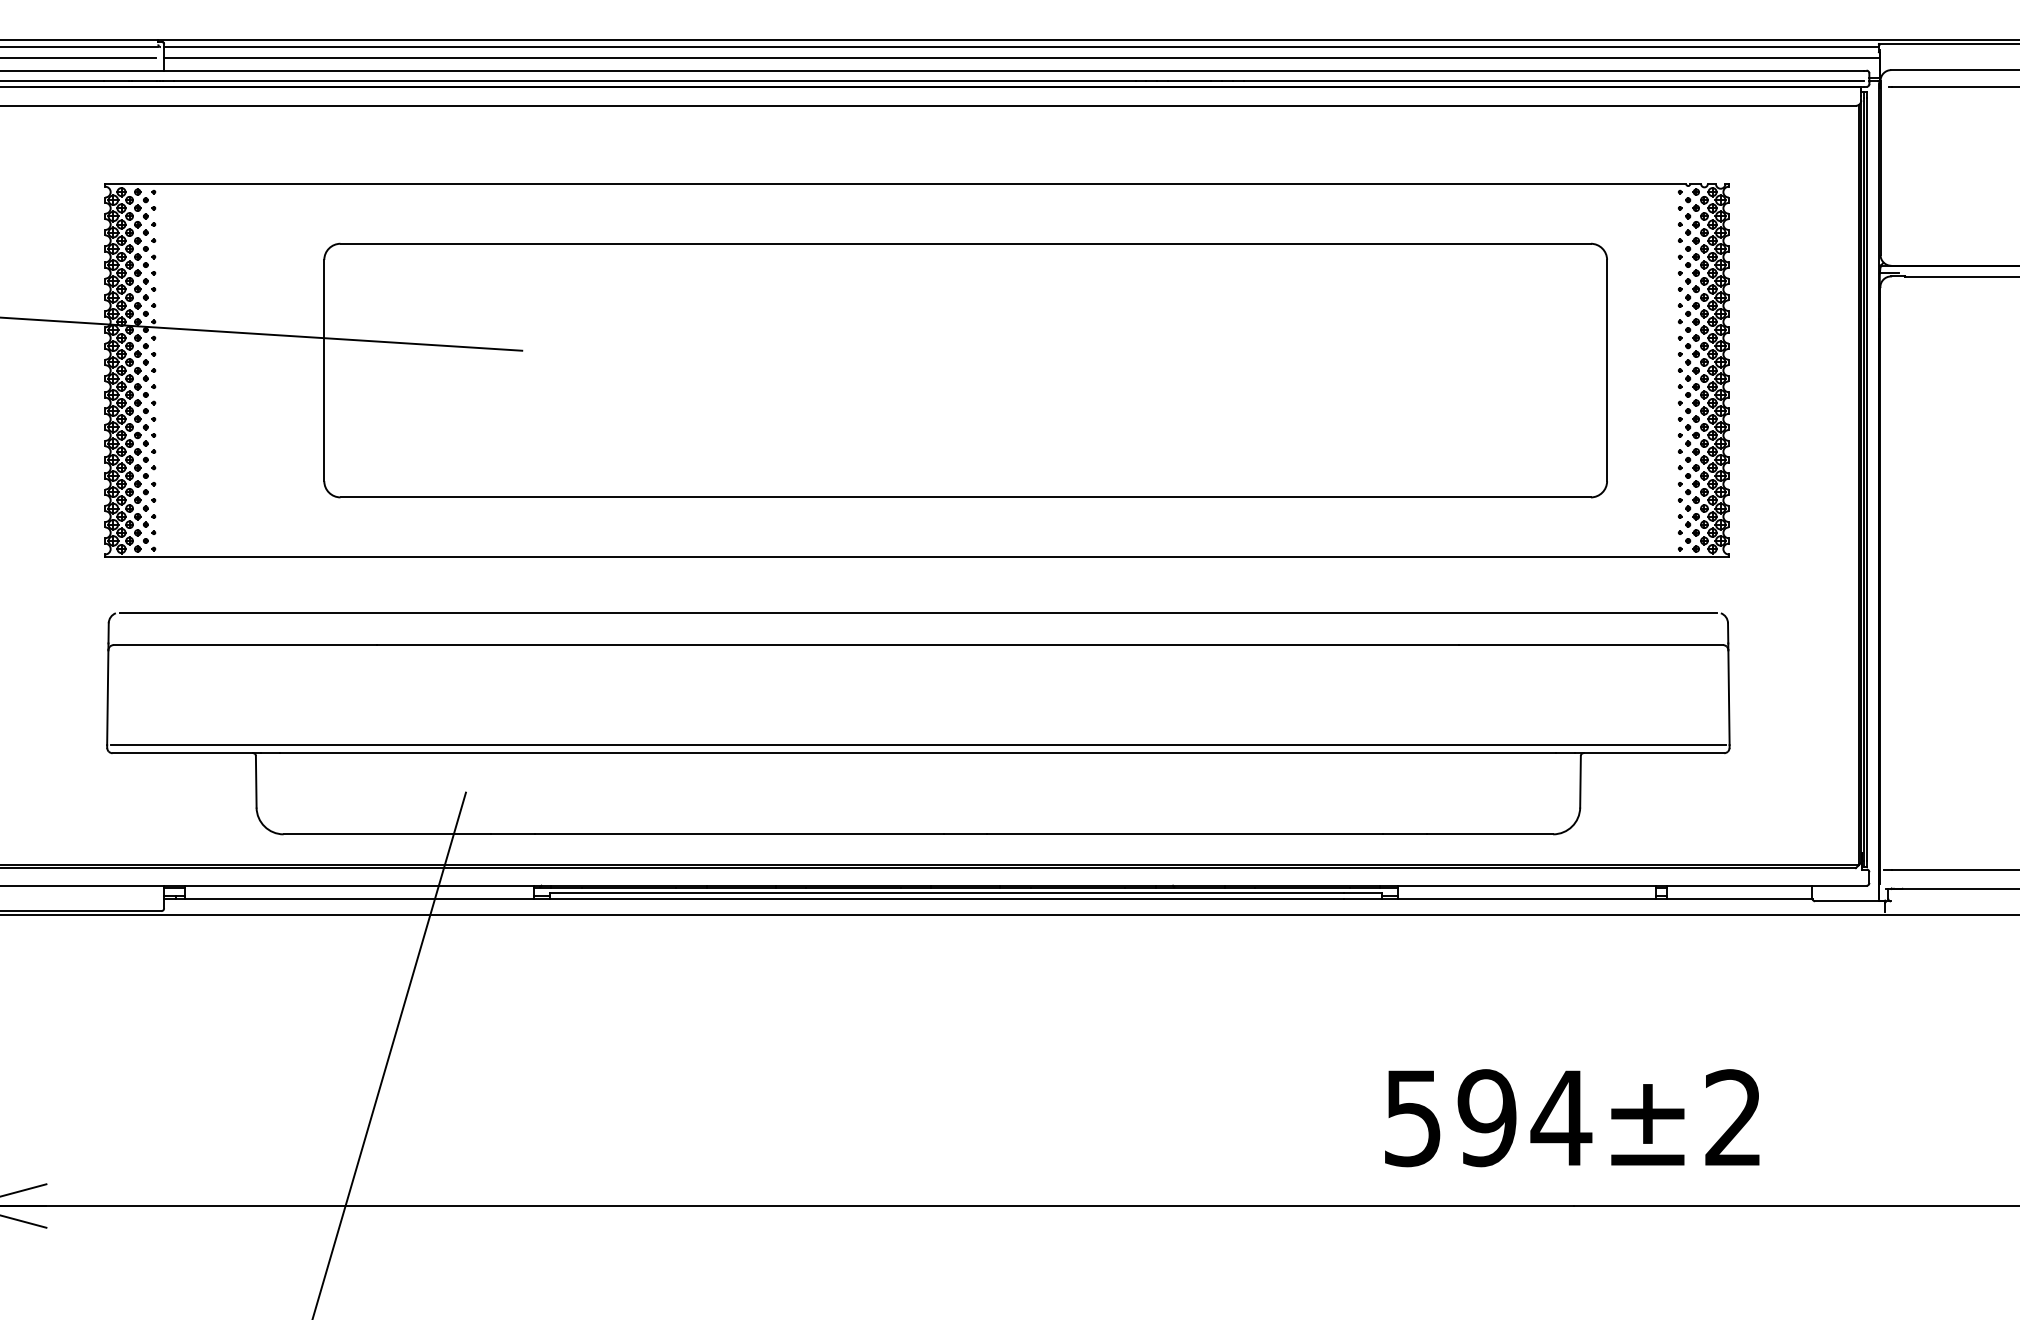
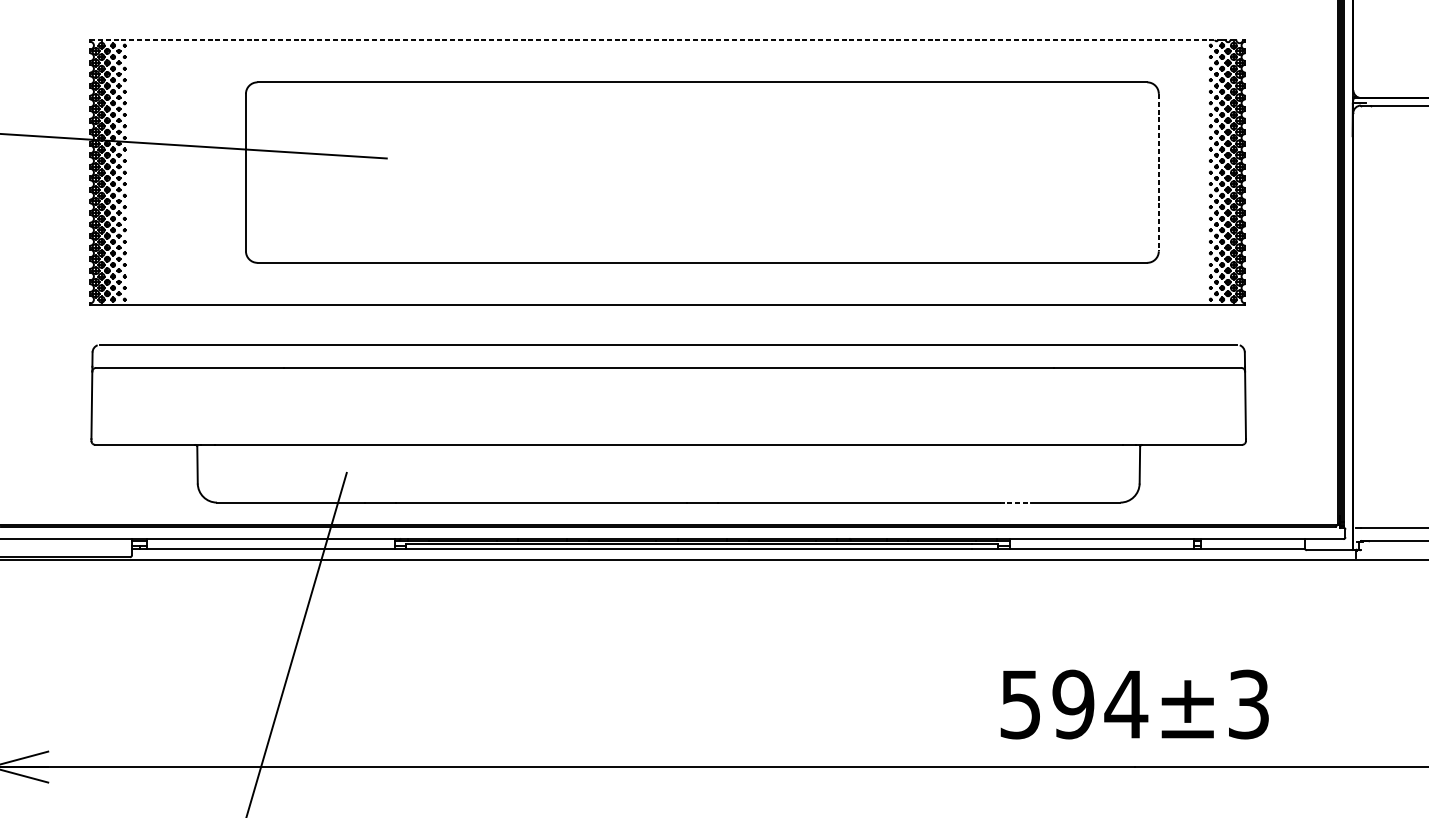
line: (896, 184) -> (653, 40), solid -> dashed
line: (1607, 370) -> (1159, 172), solid -> dashed
line: (918, 745) -> (668, 439), removed
line: (1405, 834) -> (1015, 502), solid -> dashed
text: (1733, 1118) -> (1248, 704), 594±2 -> 594±3

